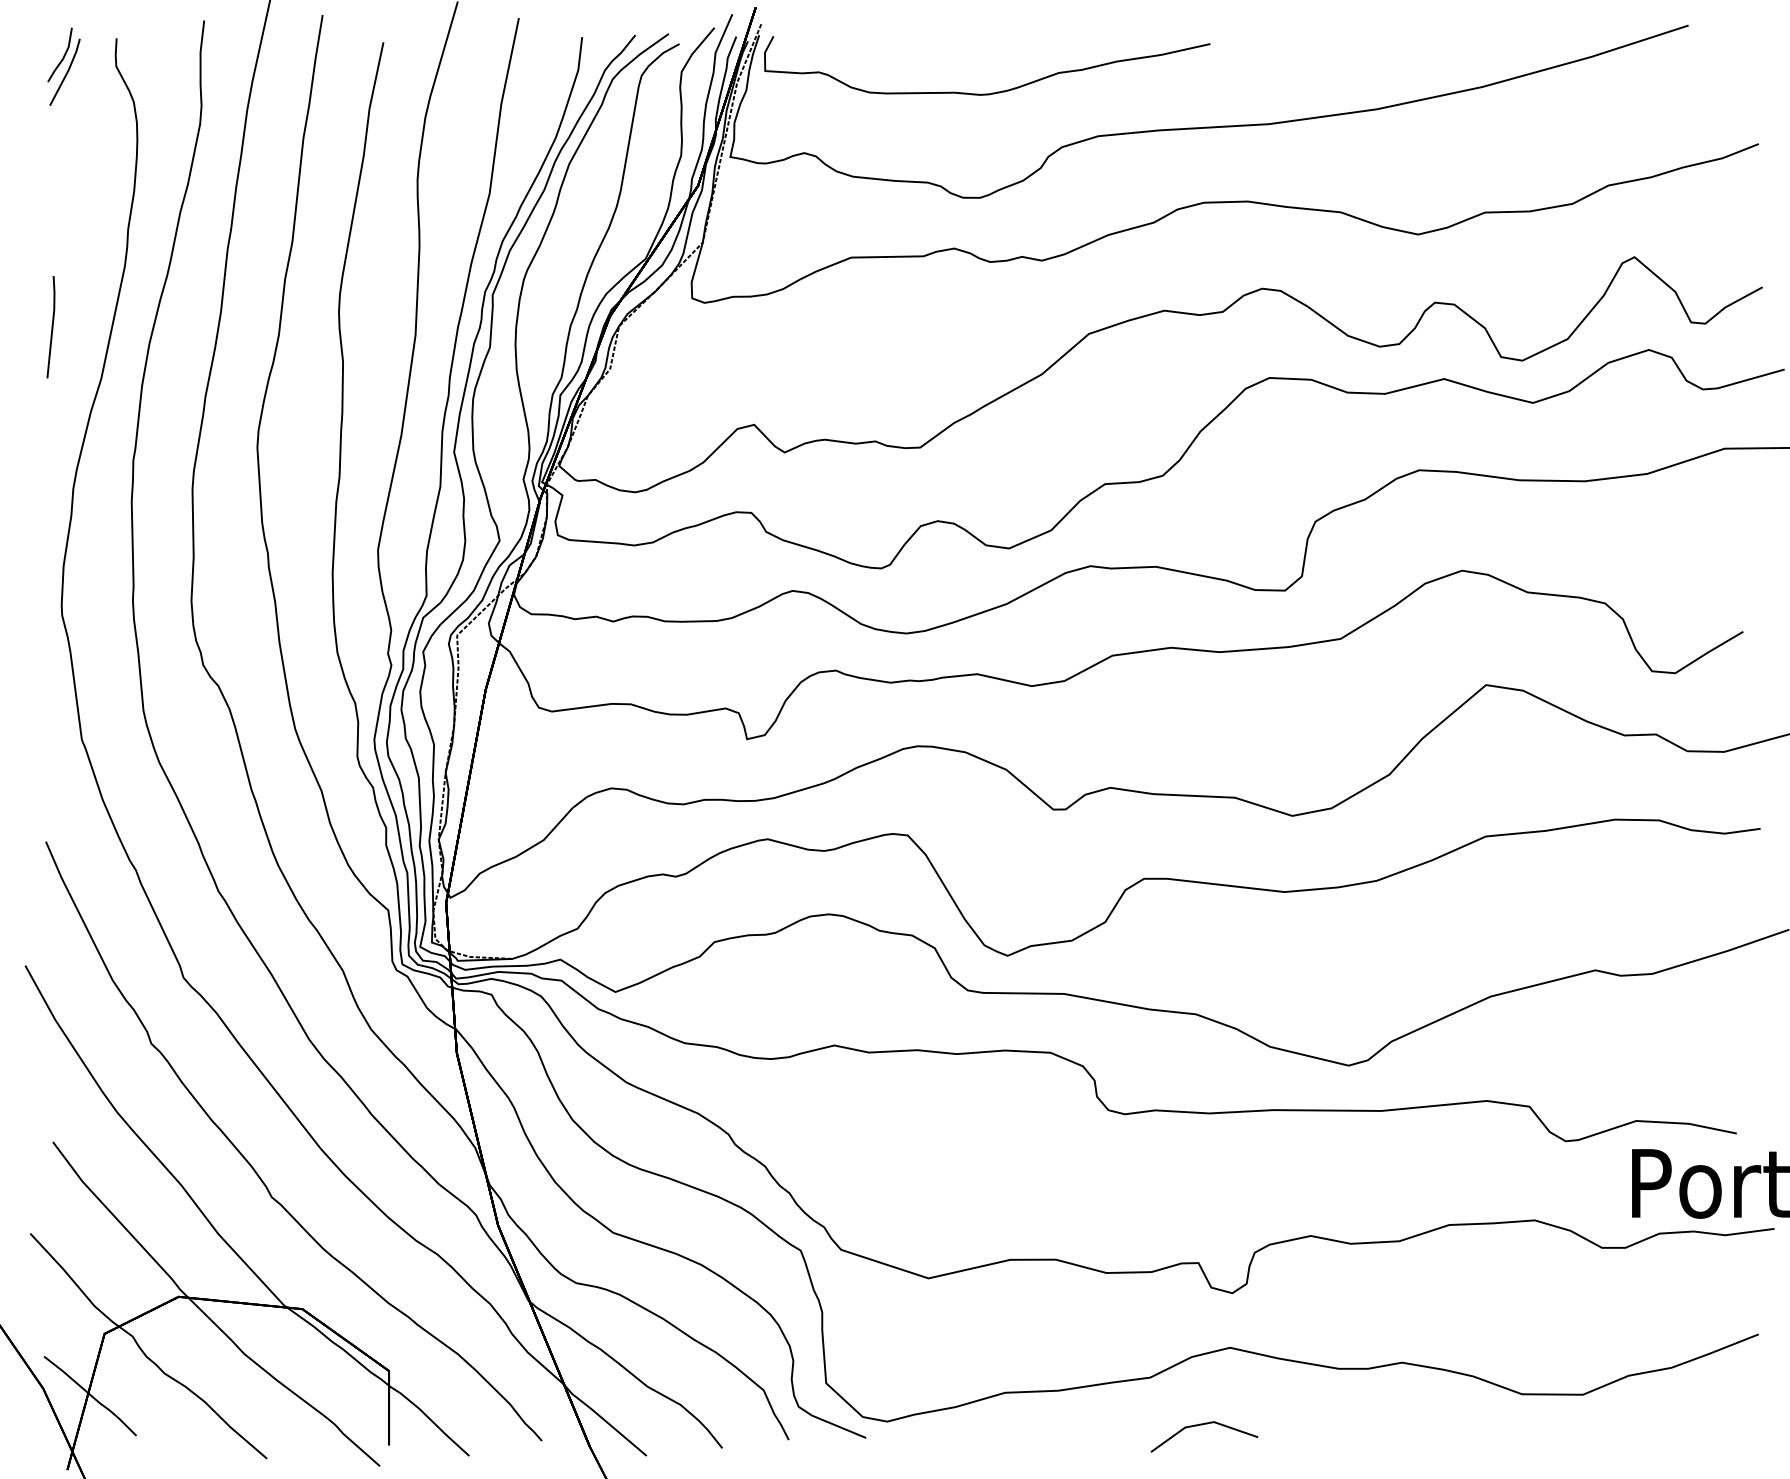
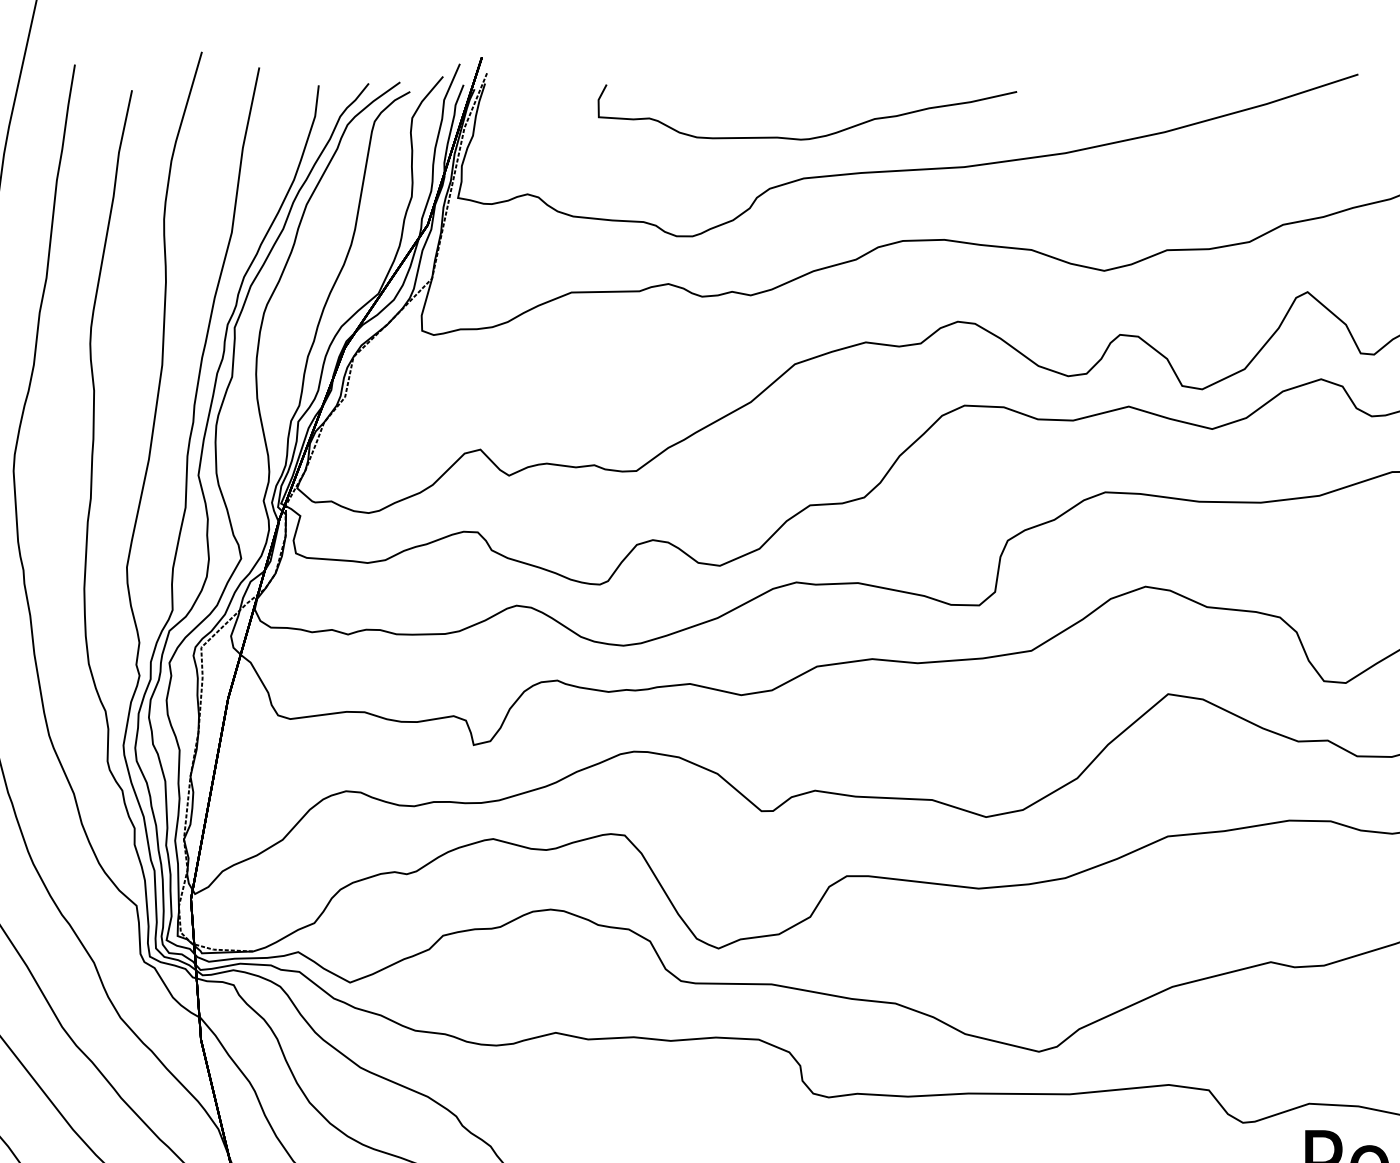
curve: (992, 92) -> (812, 137), moved

